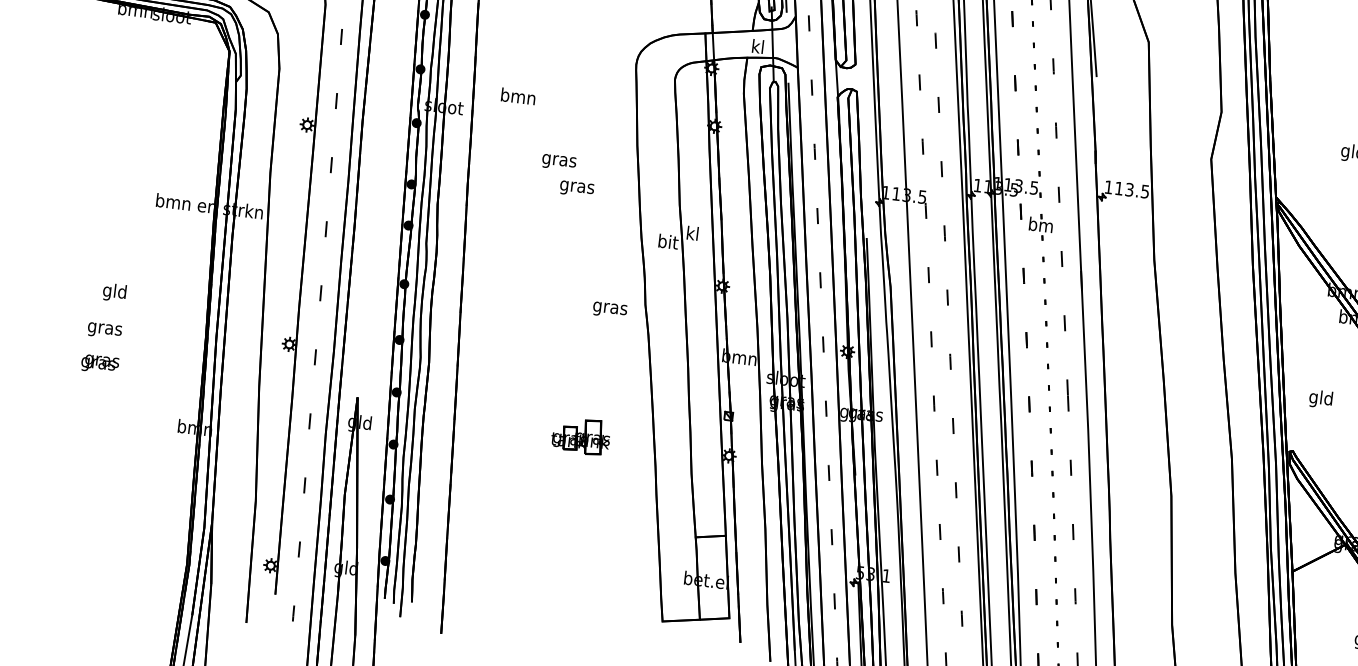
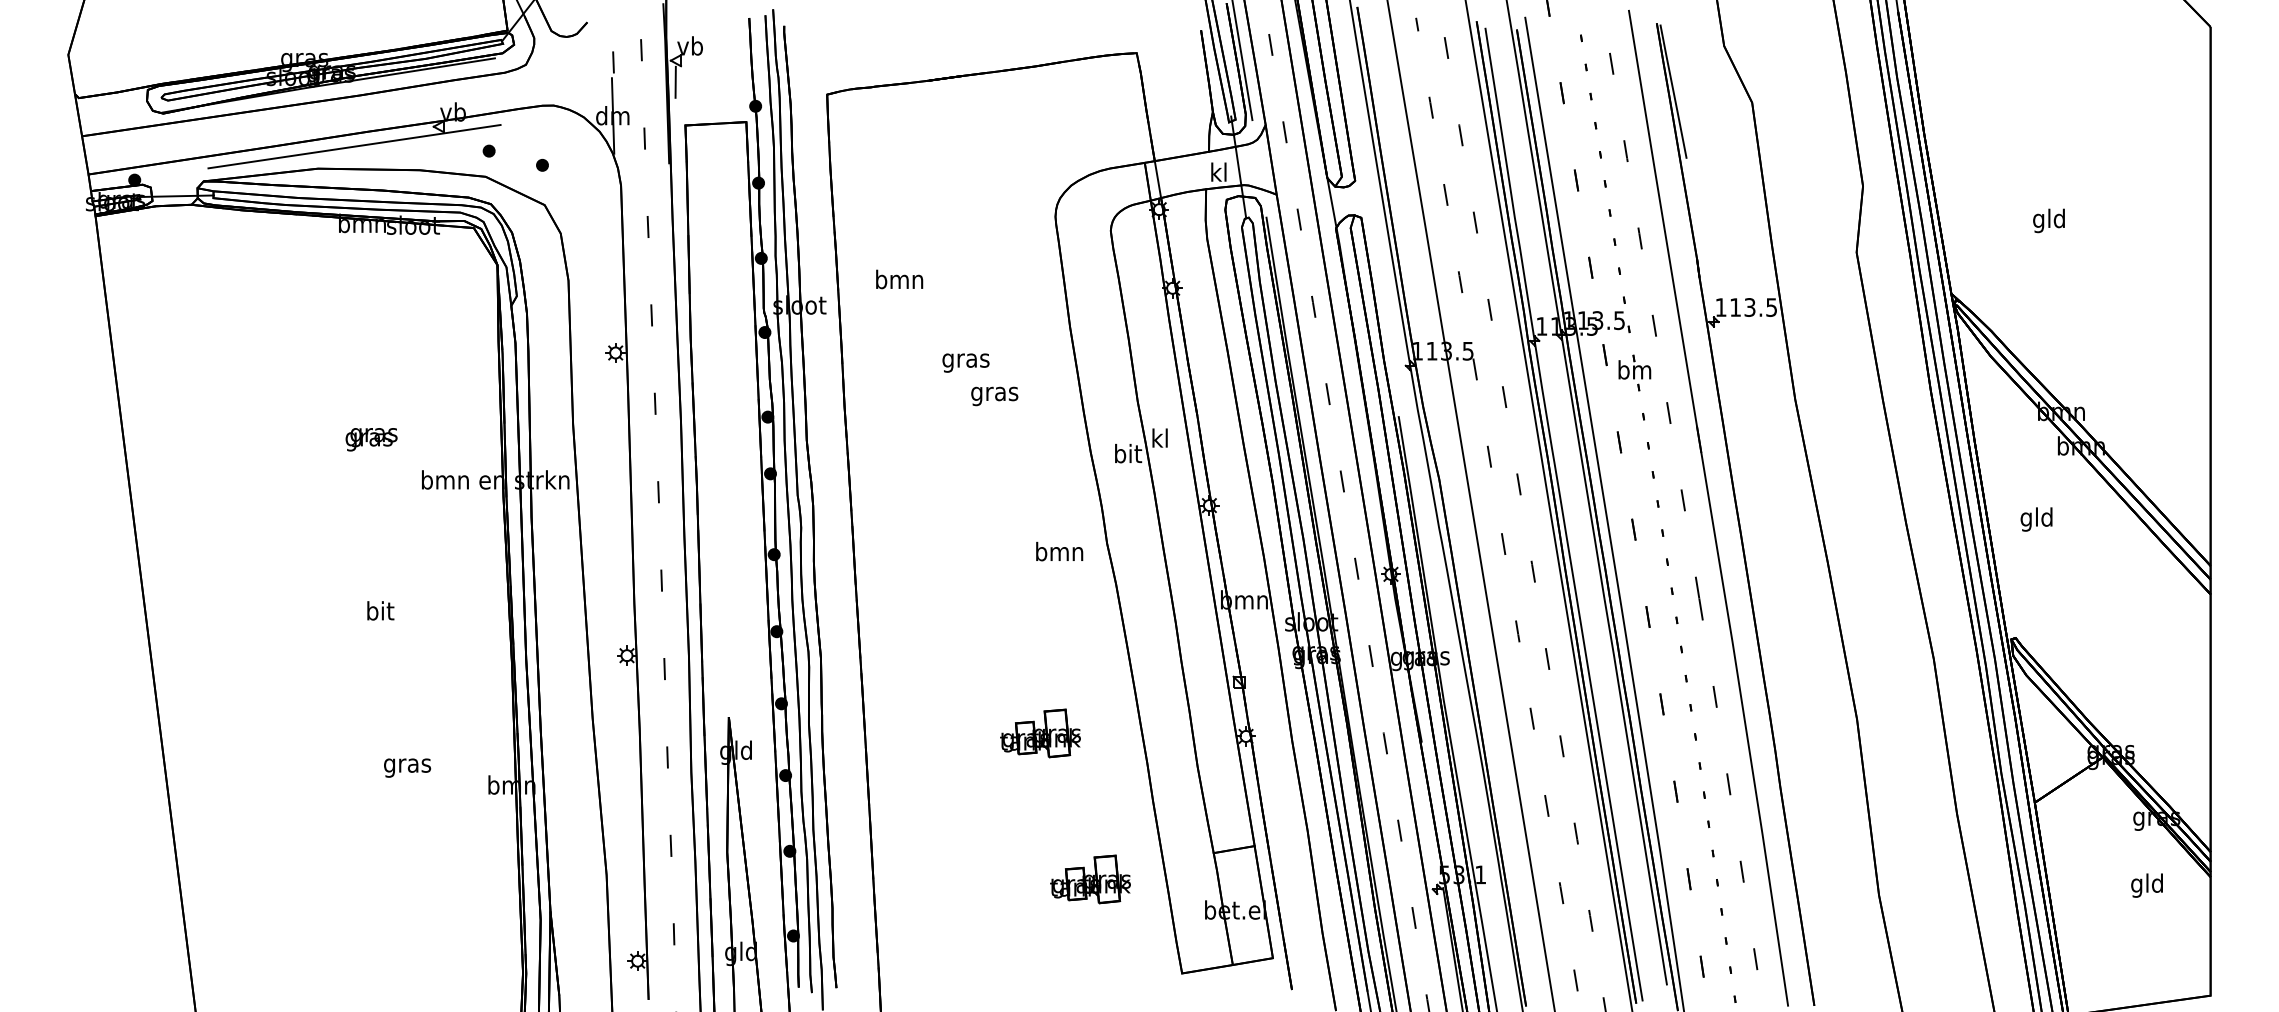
text: (114, 292) -> (379, 613), gld -> bit
text: (610, 307) -> (1059, 553), gras -> bmn
text: (104, 330) -> (407, 767), moved
text: (100, 364) -> (371, 439), moved
text: (1320, 399) -> (2036, 519), moved
part: (604, 545) -> (1090, 879), added

